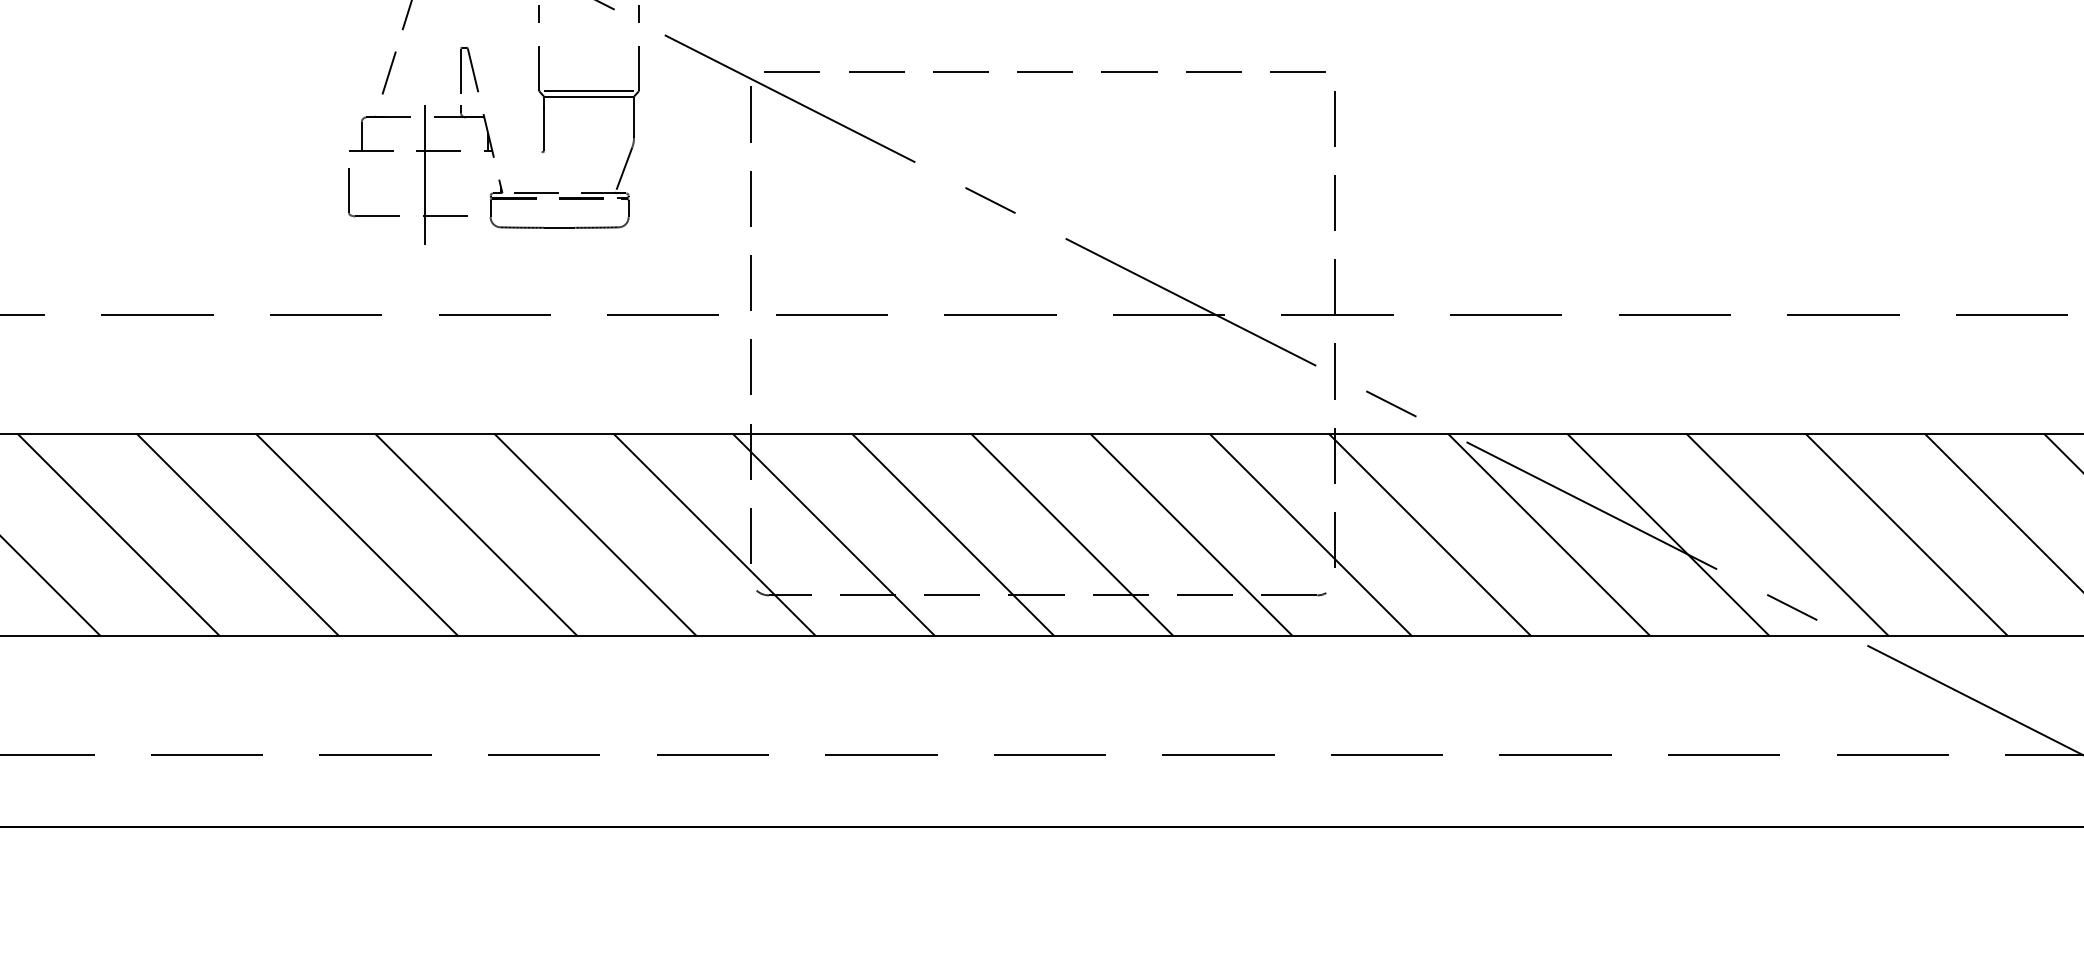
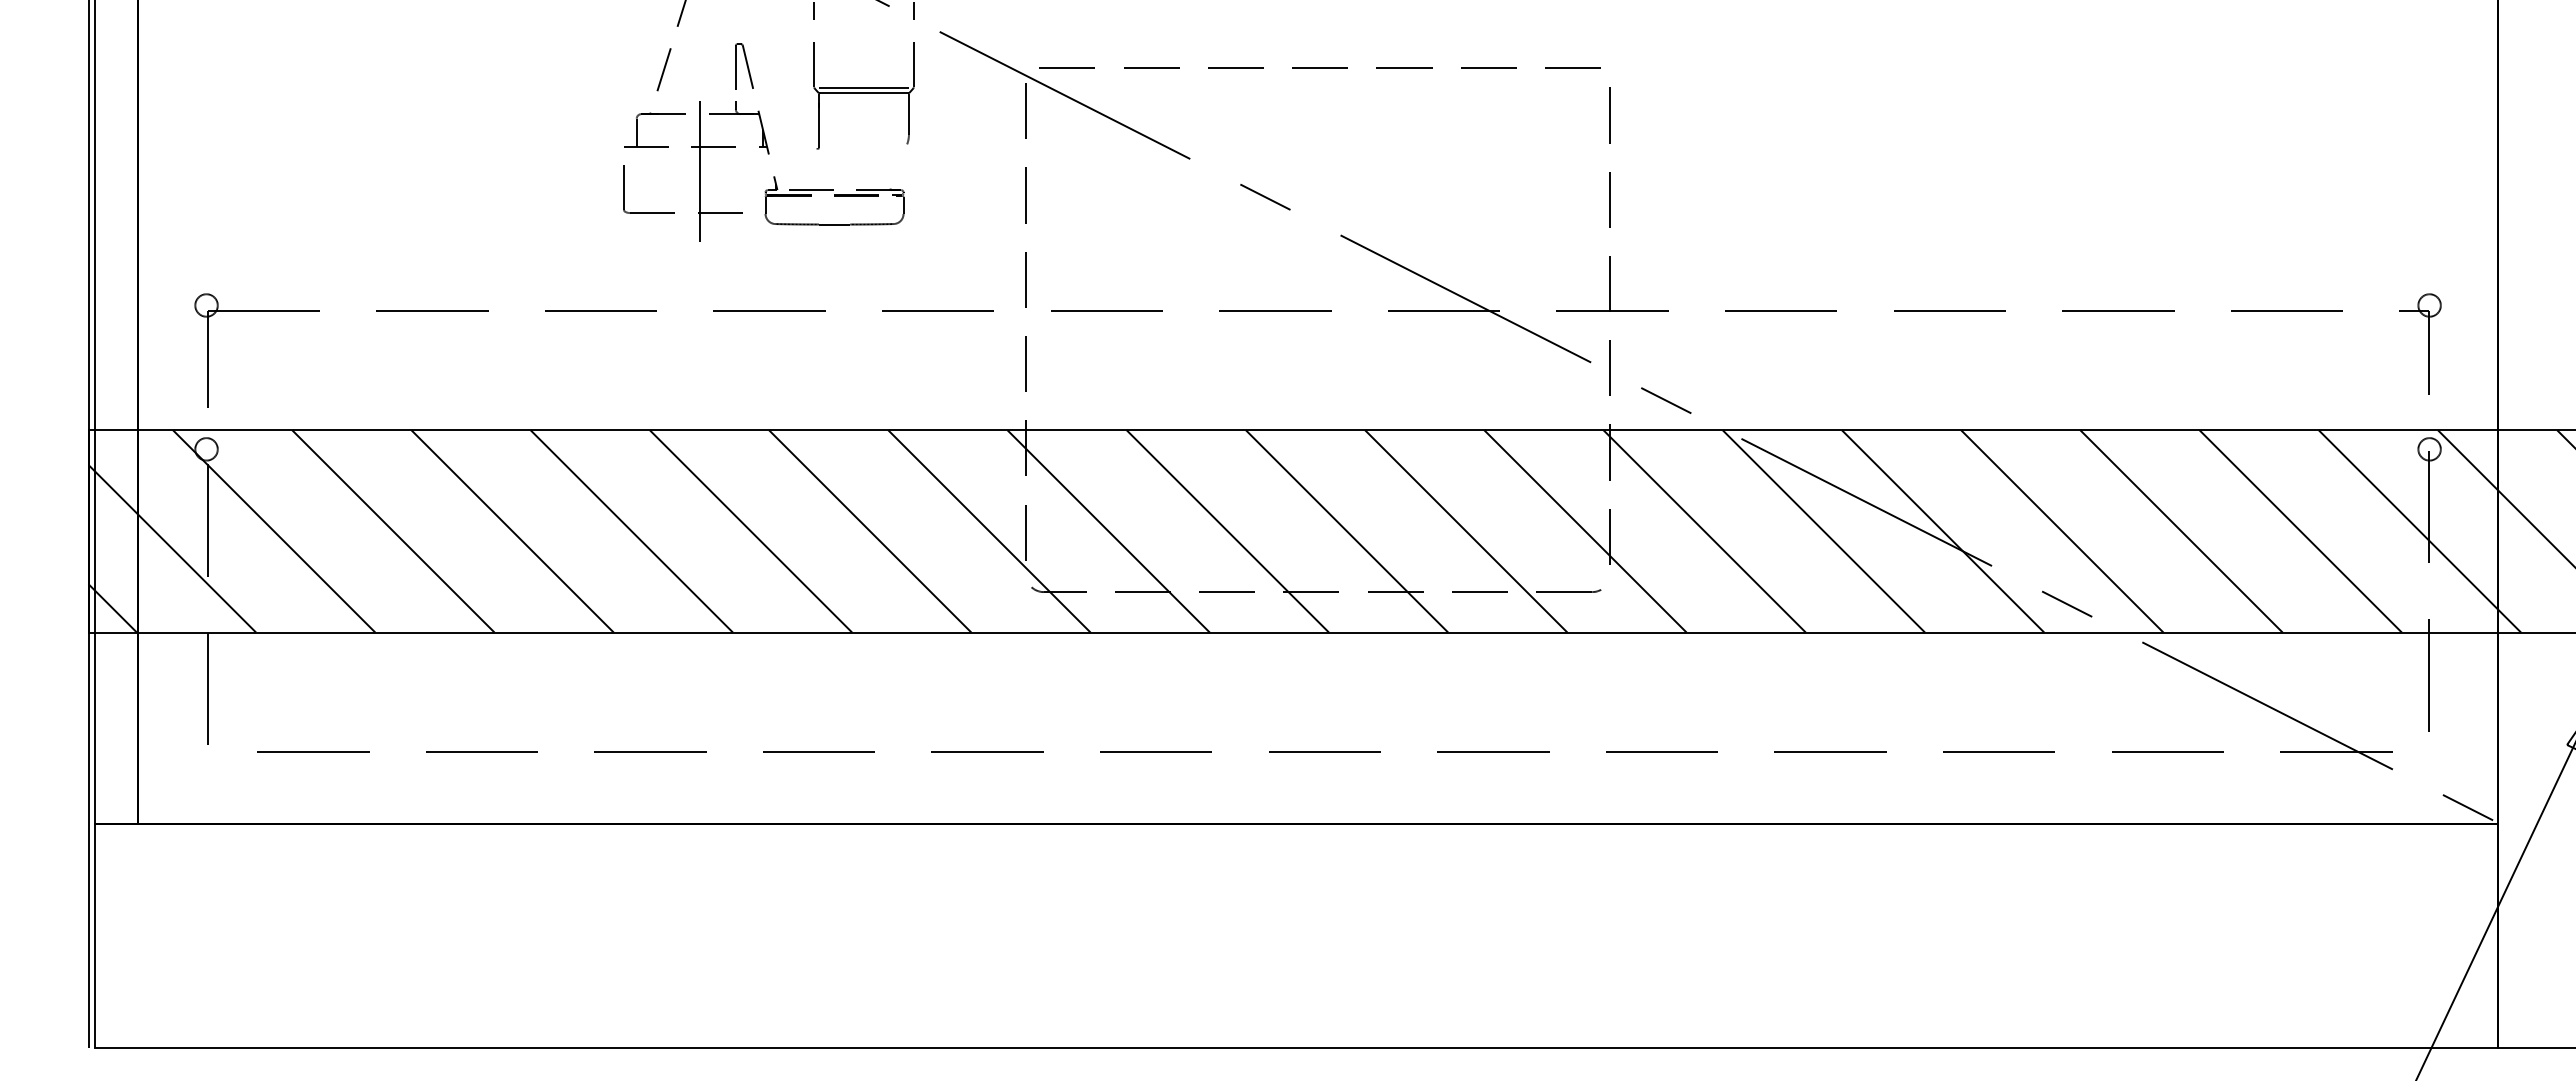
line: (623, 169) -> (898, 166), removed

